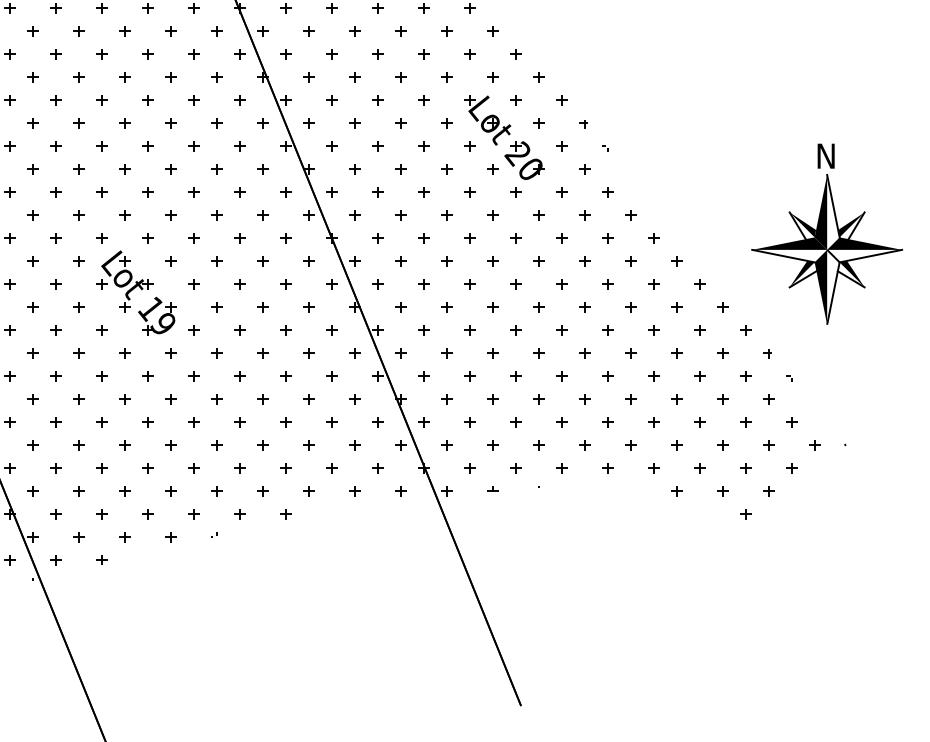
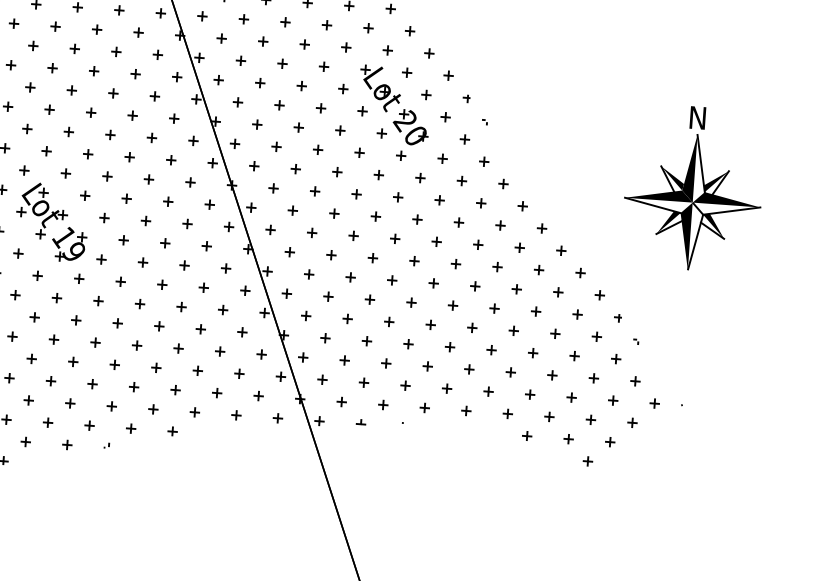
part: (826, 233) -> (693, 187), moved

